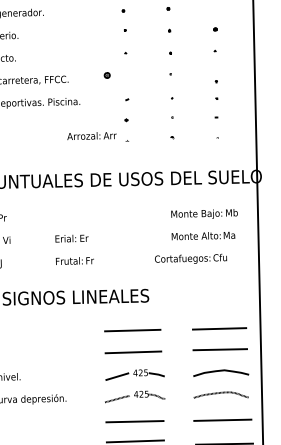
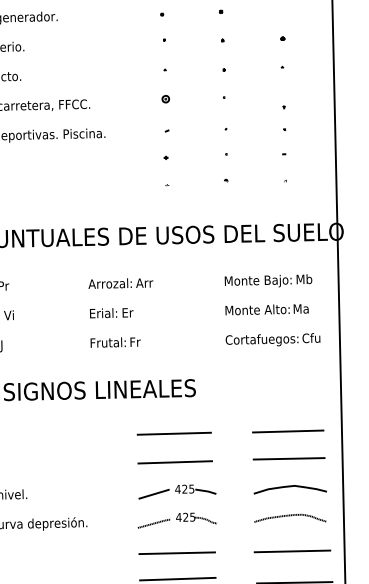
part: (106, 75) -> (164, 99), moved
text: (91, 136) -> (120, 284), moved
text: (71, 238) -> (111, 312), moved
text: (191, 258) -> (273, 339), moved
text: (74, 260) -> (114, 341), moved

